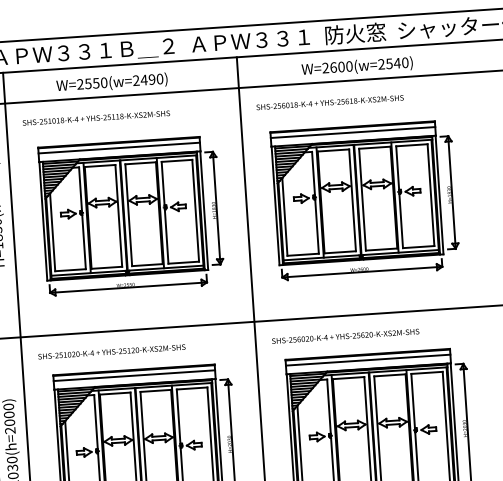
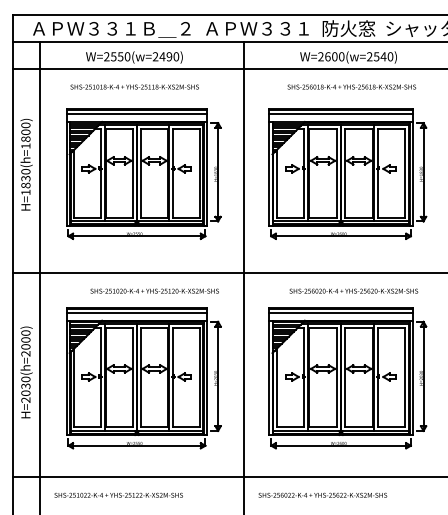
text: (329, 101) -> (351, 86), moved
text: (96, 117) -> (134, 86), moved
text: (345, 335) -> (353, 290), moved
text: (111, 351) -> (154, 290), moved

